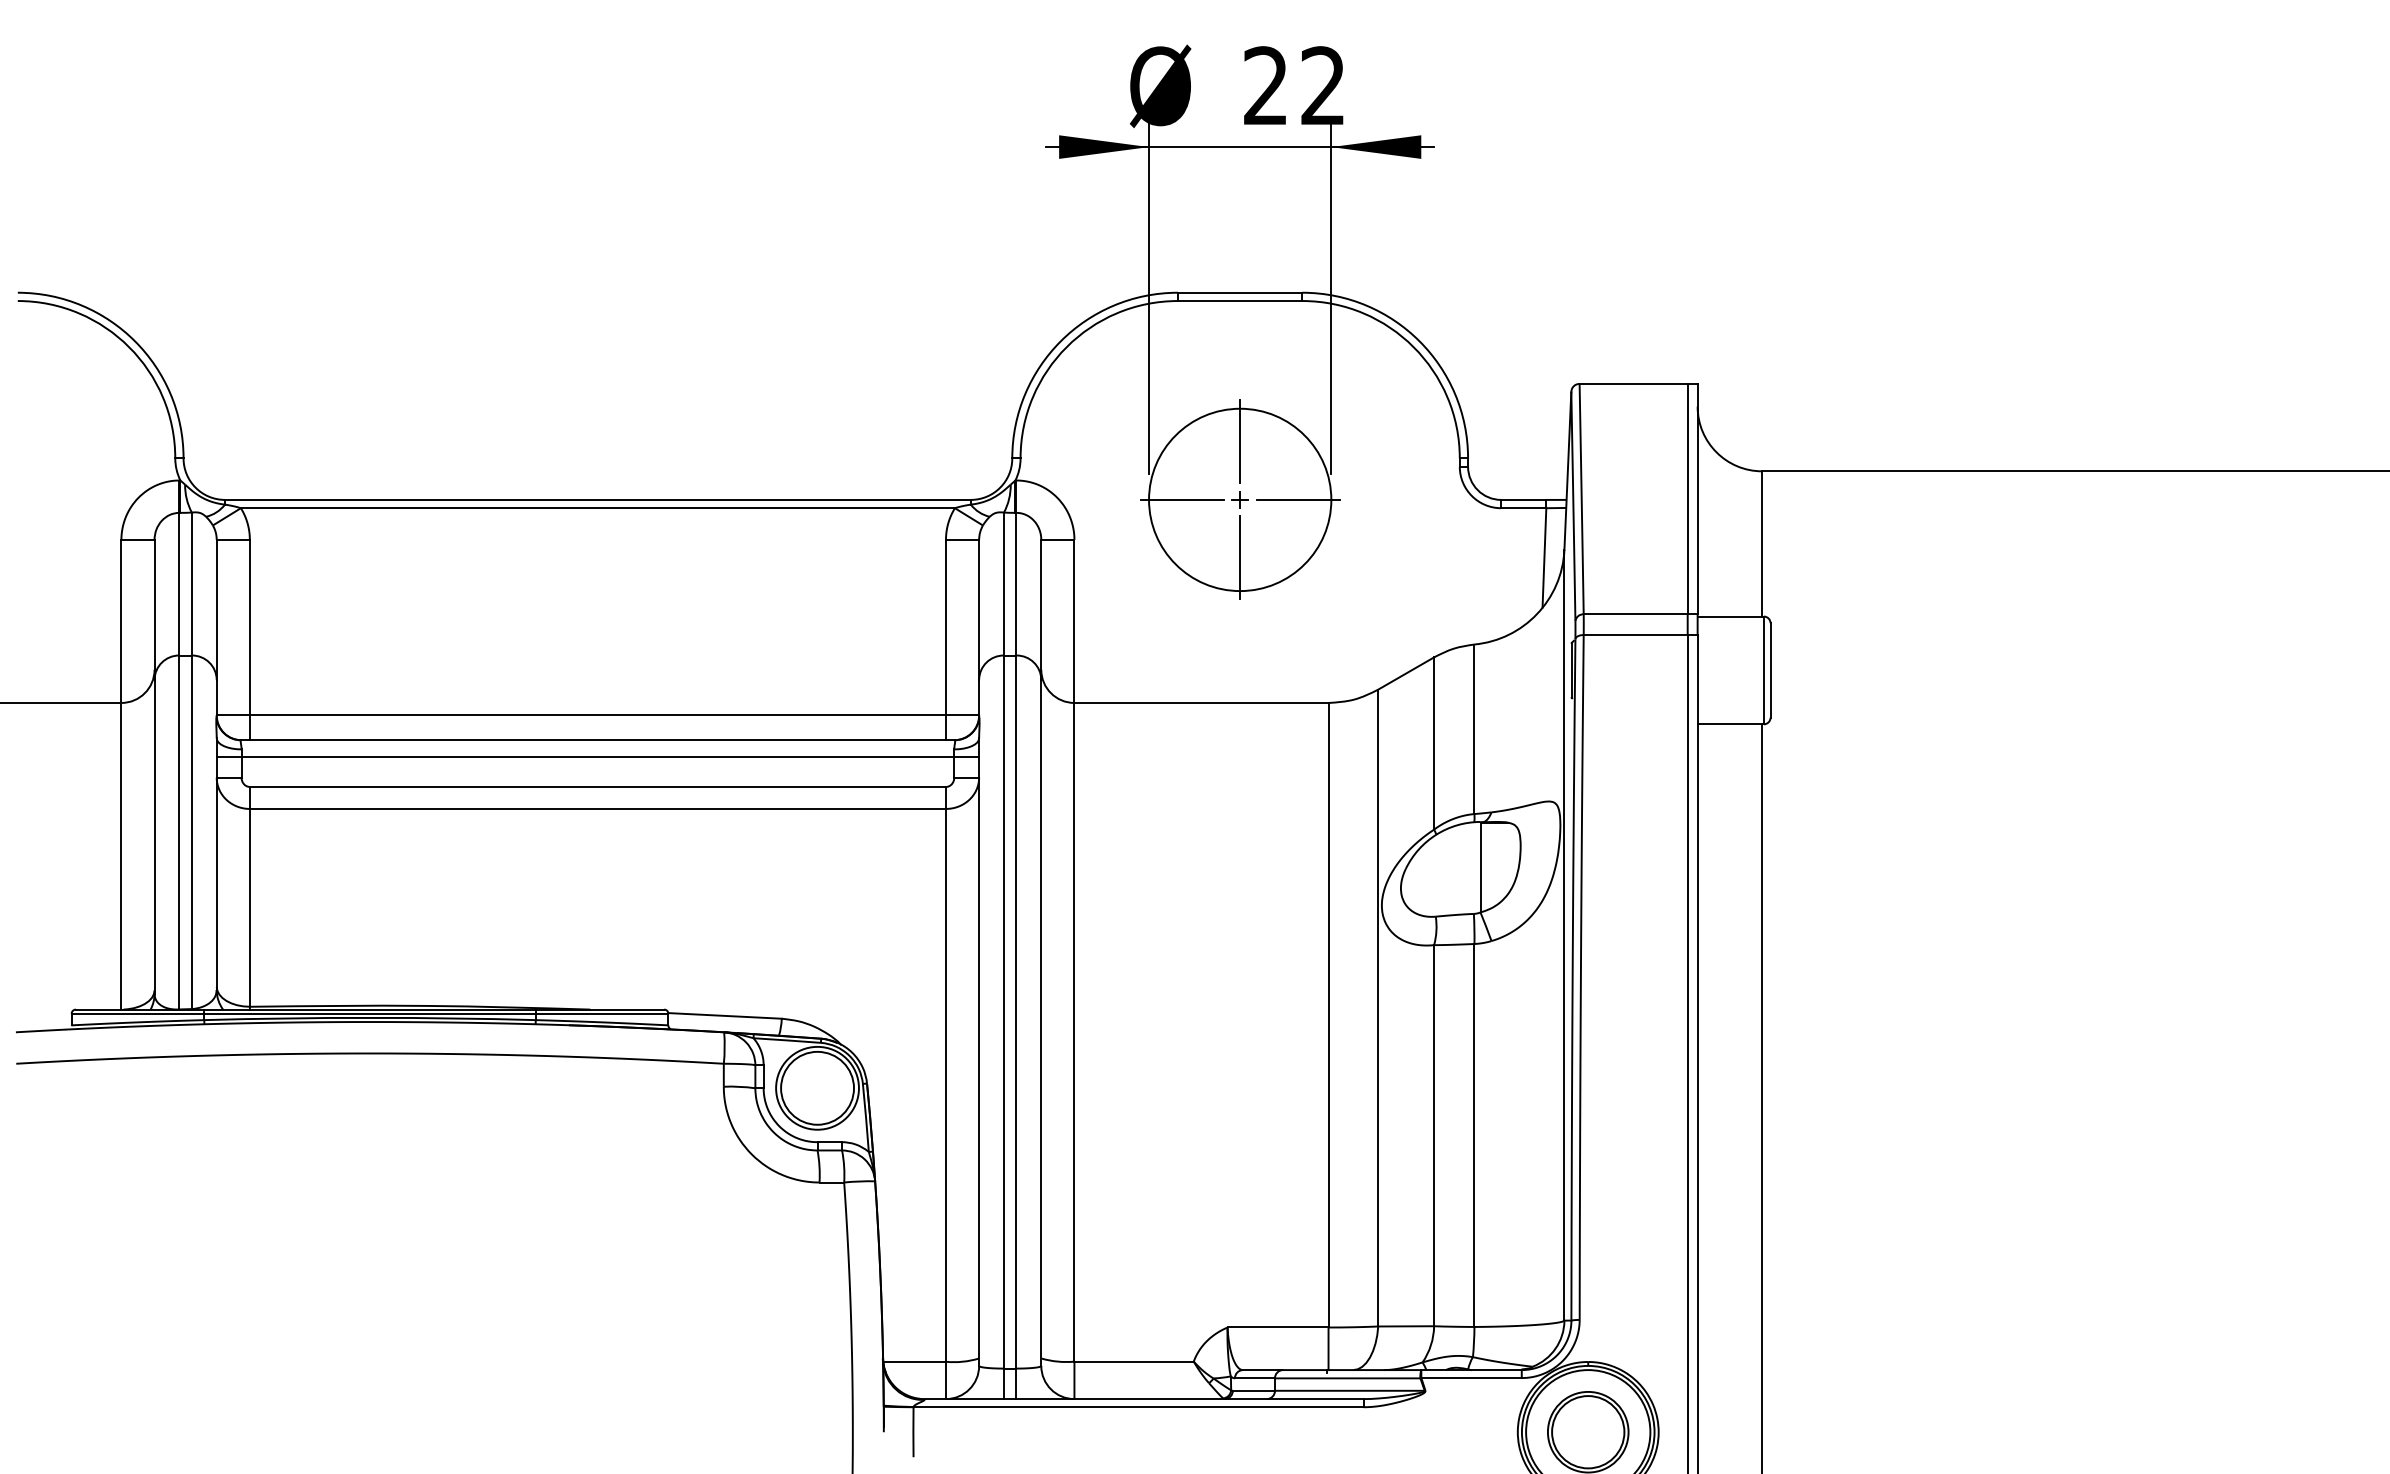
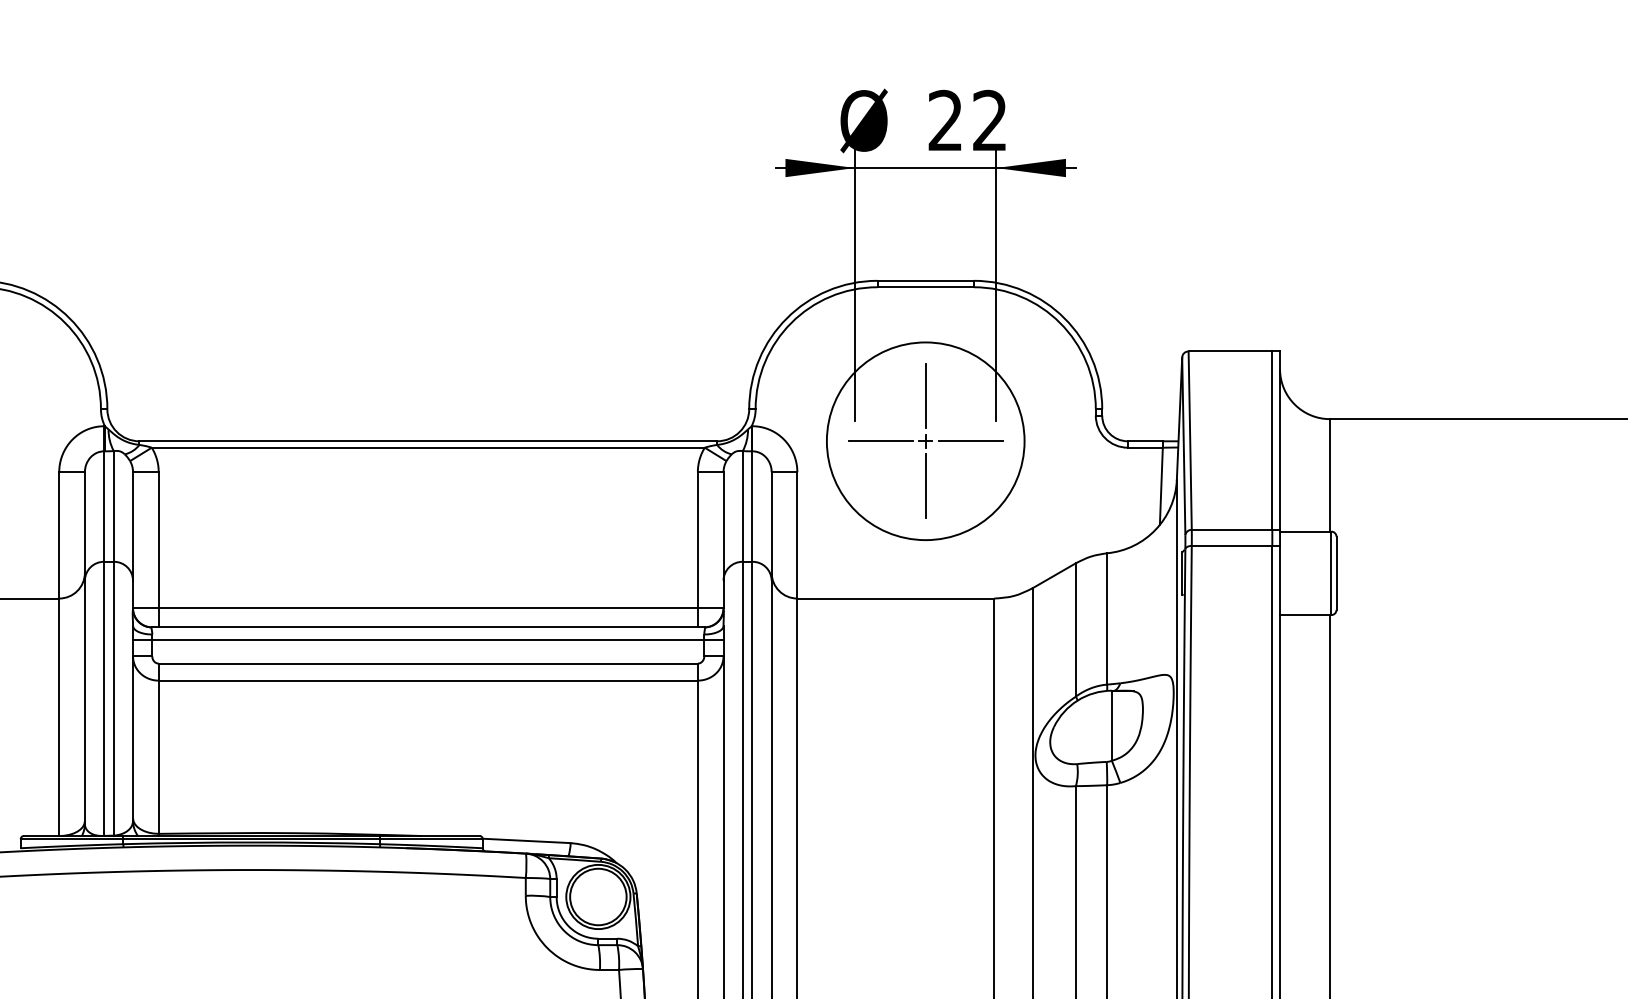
circle: (1240, 499) -> (925, 440), size x1.4

